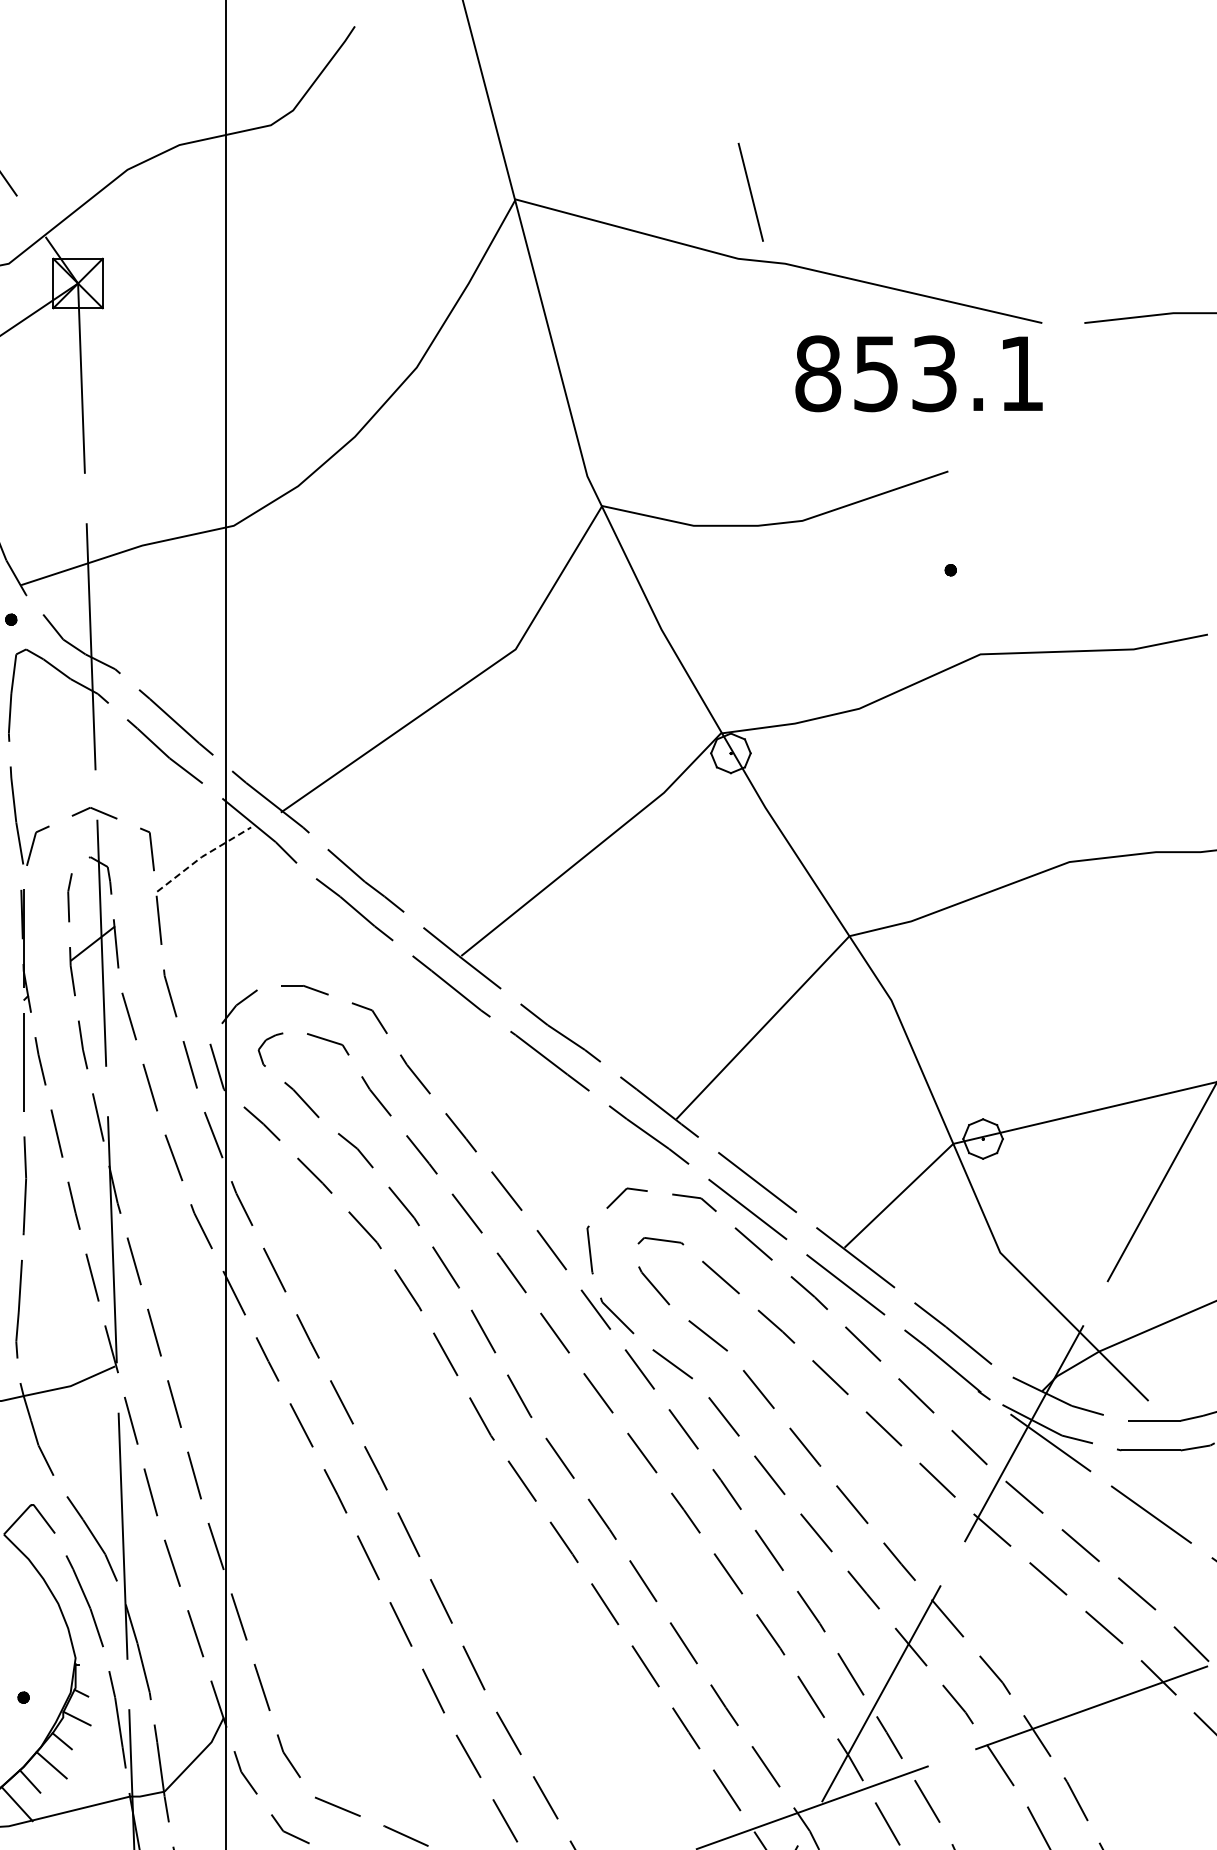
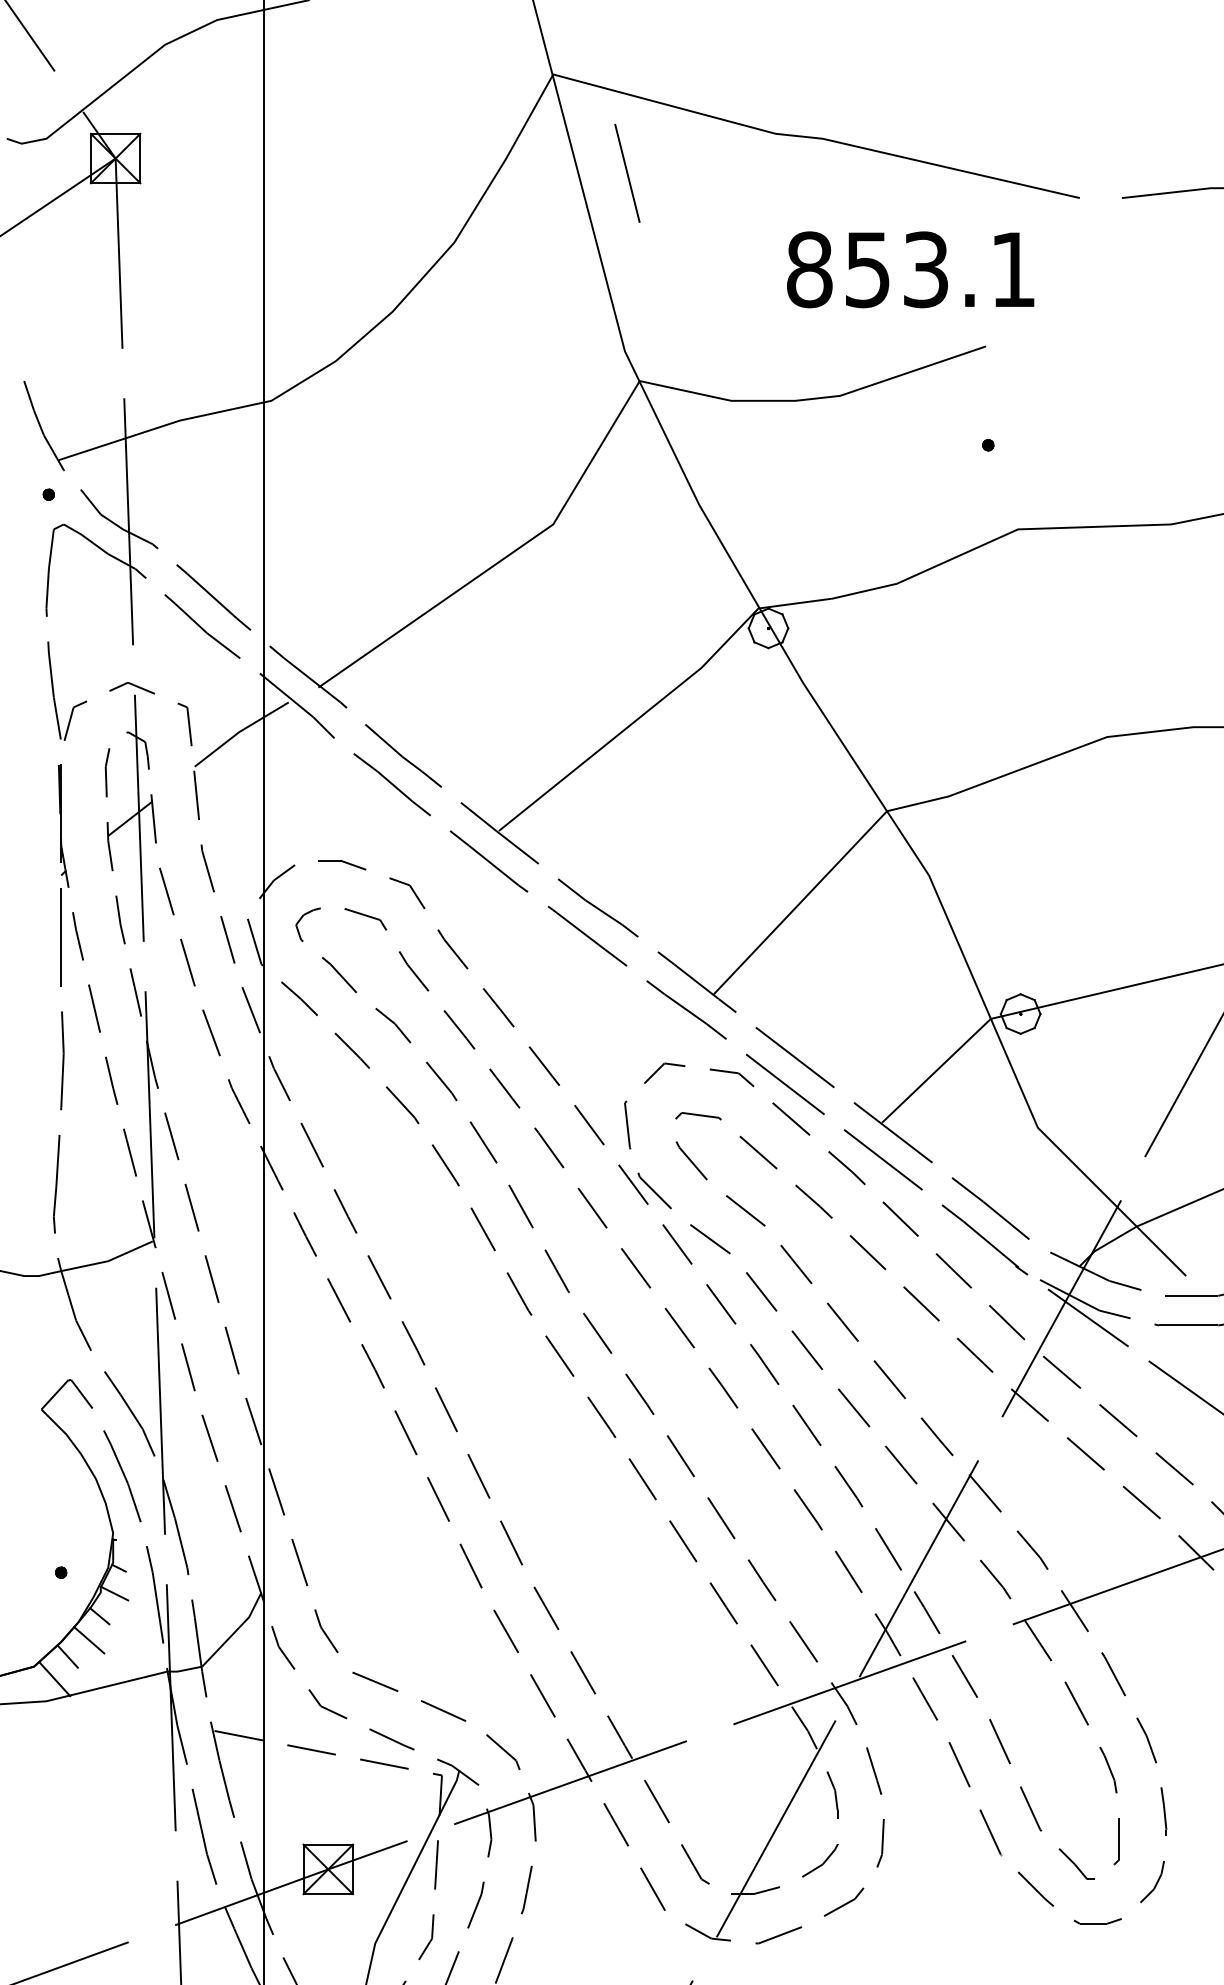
line: (750, 191) -> (627, 172), moved
text: (918, 373) -> (910, 269), moved
line: (201, 857) -> (239, 732), dashed -> solid

